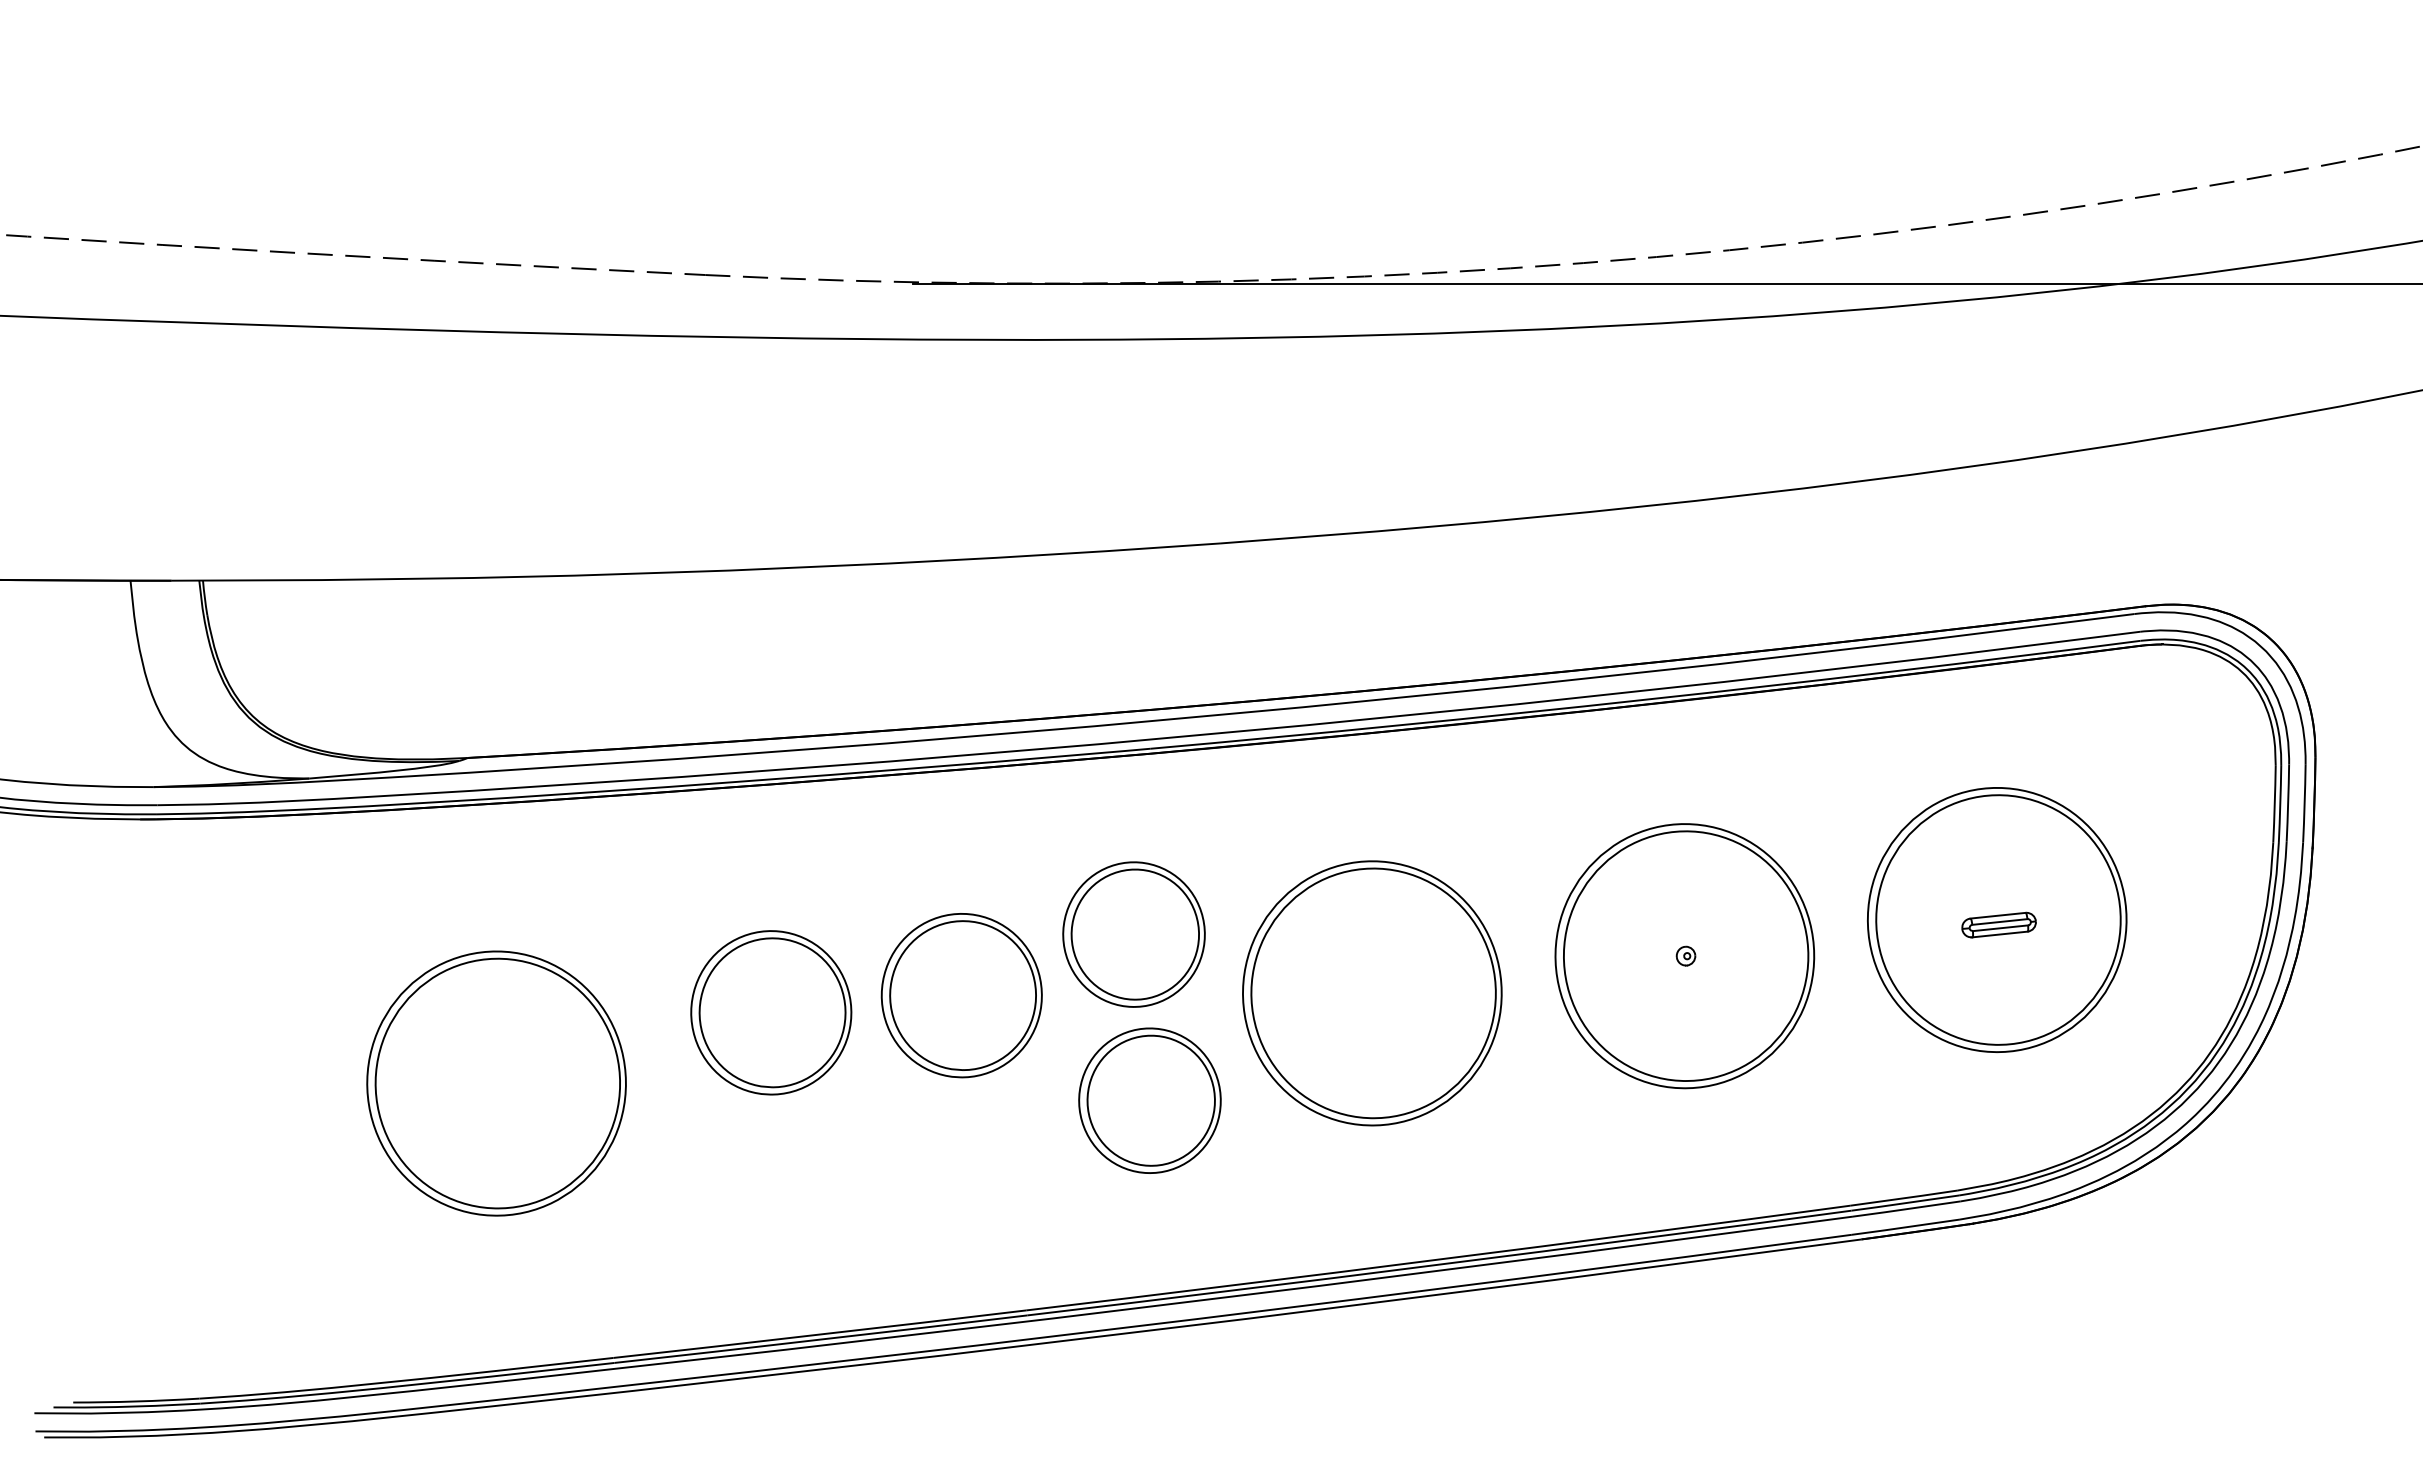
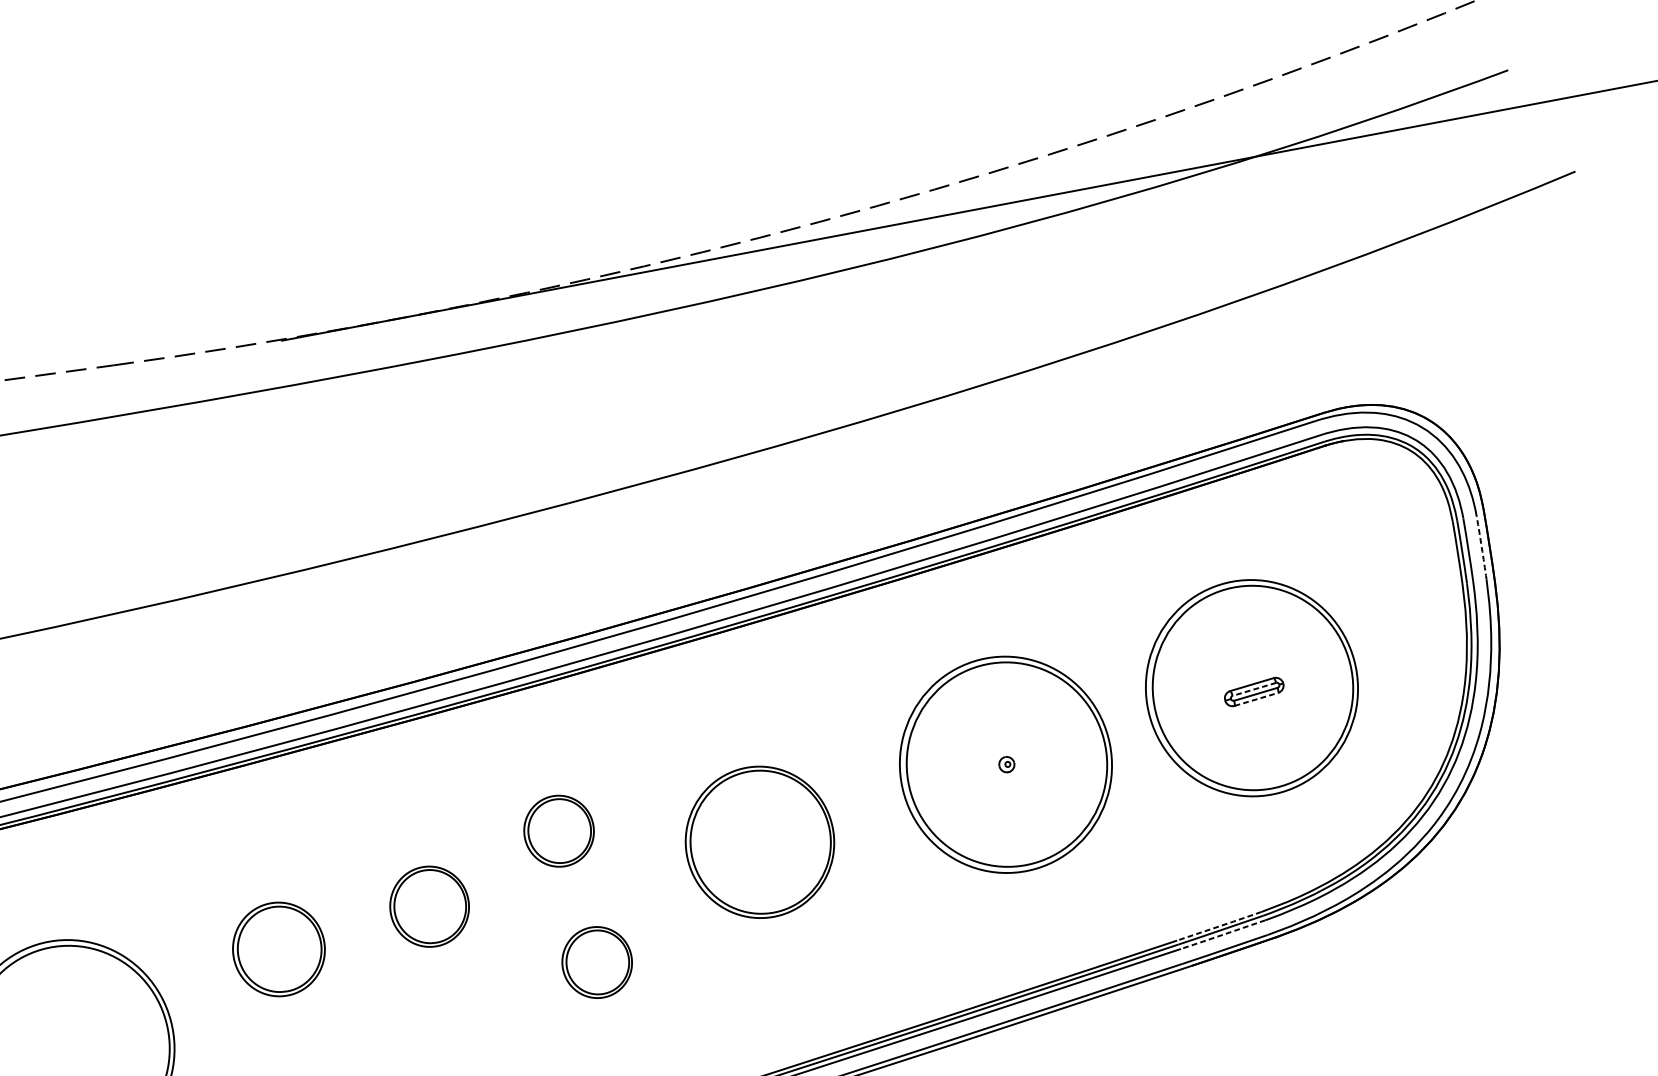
arc: (2304, 803) -> (1481, 547), solid -> dashed
line: (1999, 921) -> (1254, 689), solid -> dashed
part: (1133, 934) -> (558, 831), size x0.6
line: (1999, 934) -> (1256, 699), solid -> dashed
part: (1372, 993) -> (760, 842), size x0.7
part: (961, 995) -> (429, 906), size x0.6
part: (771, 1012) -> (279, 949), size x0.7
part: (1149, 1100) -> (596, 962), size x0.6
line: (1904, 1198) -> (1219, 926), solid -> dashed
line: (1906, 1209) -> (1222, 935), solid -> dashed

